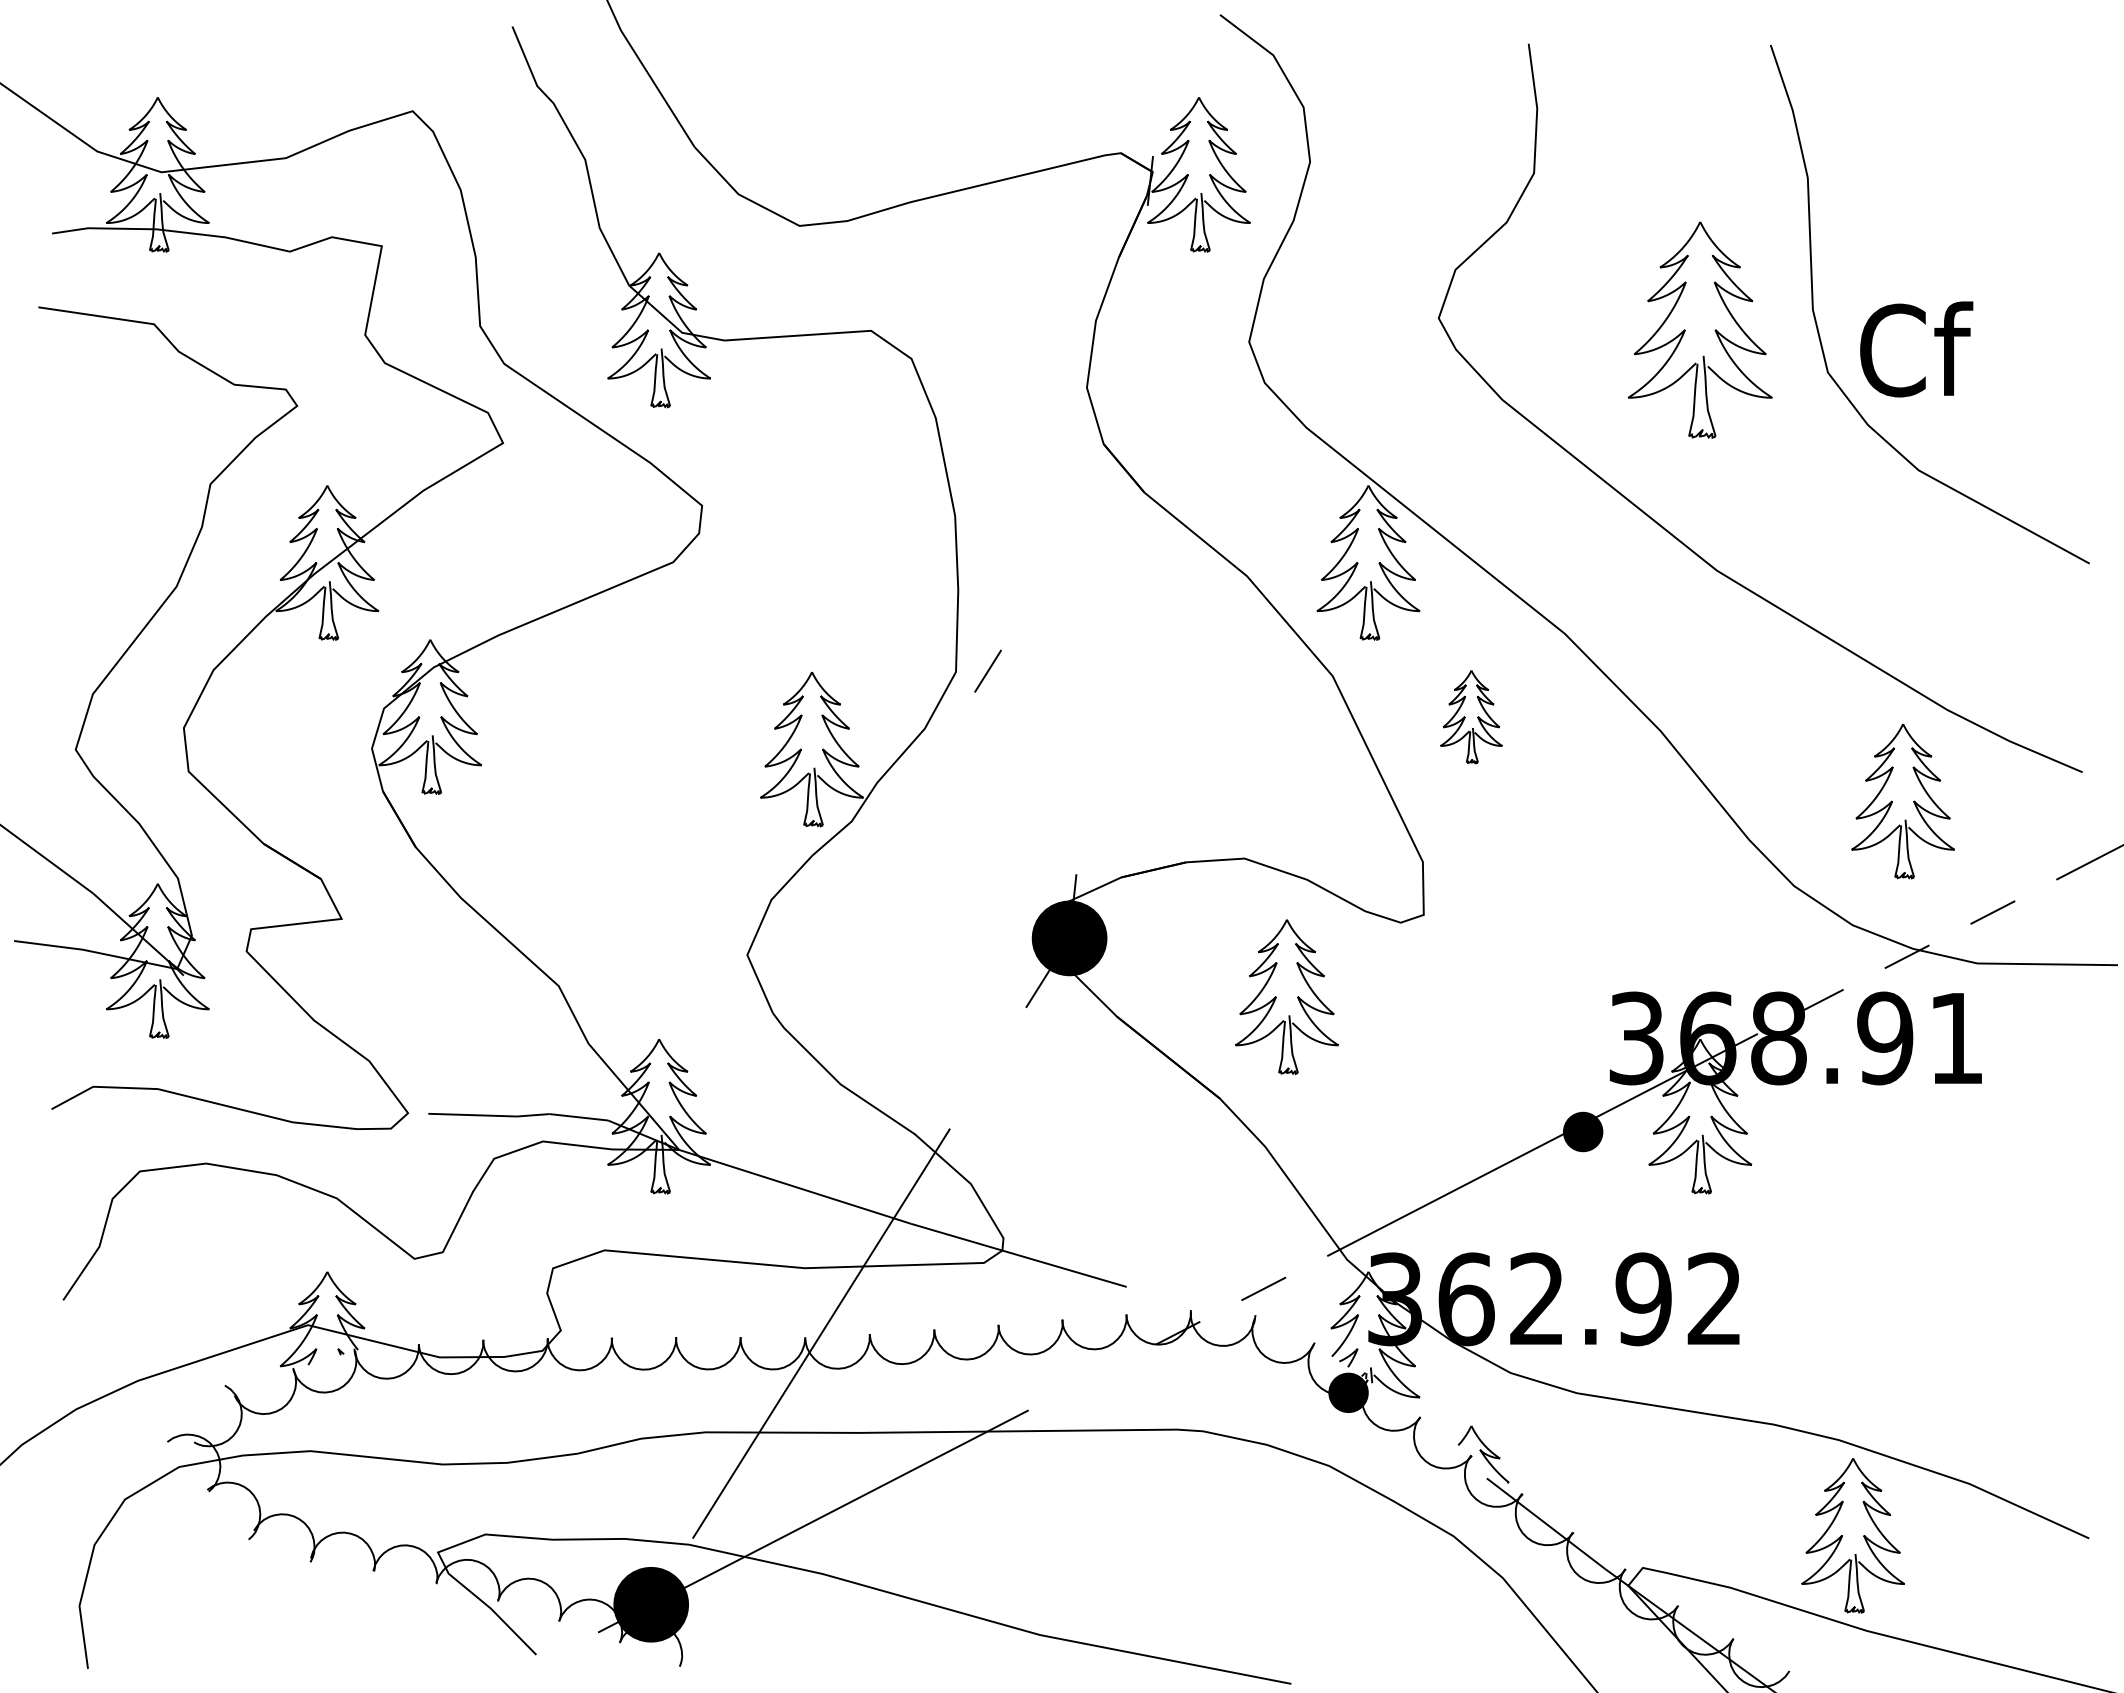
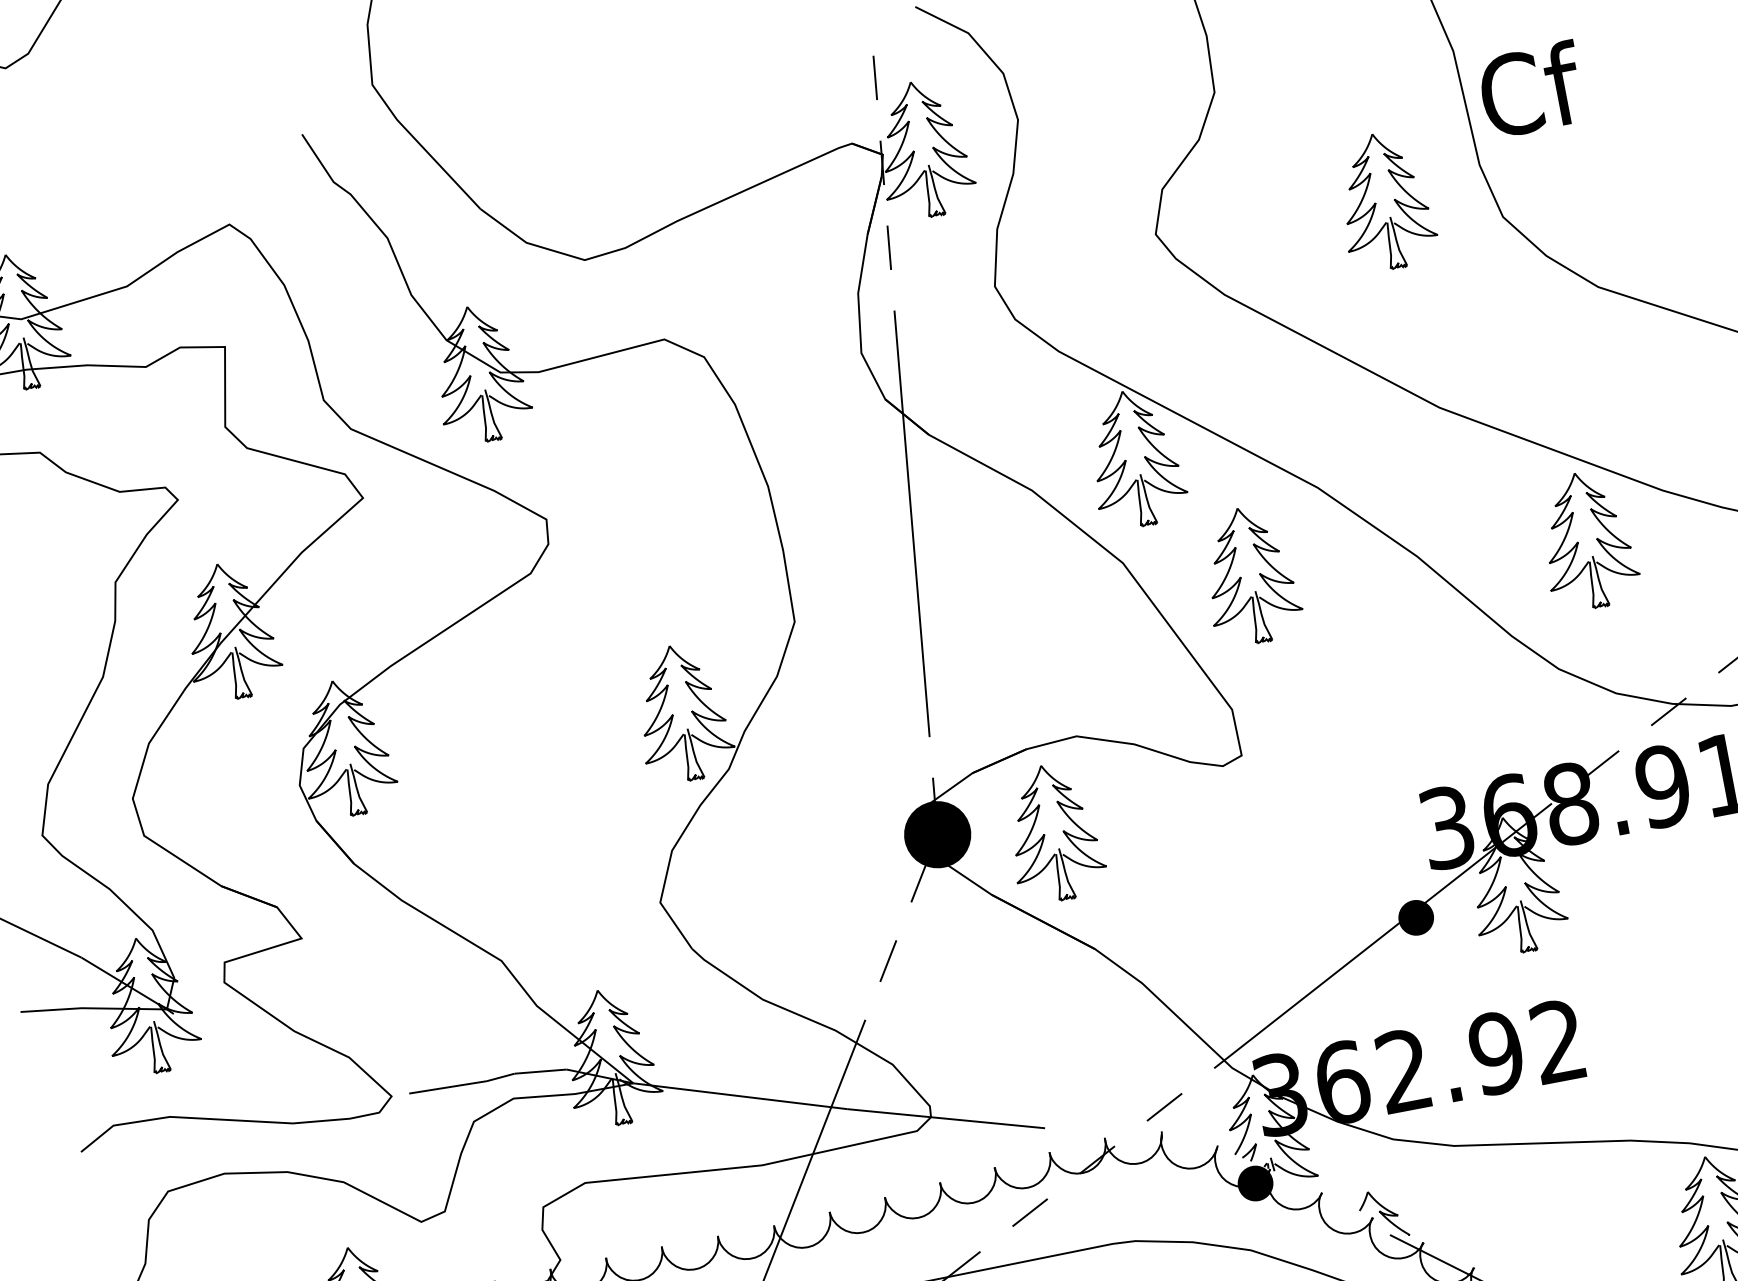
line: (1160, 85) -> (875, 78), added
line: (1139, 276) -> (888, 247), added
part: (1700, 330) -> (1385, 201), size x0.71
text: (1916, 349) -> (1531, 89), moved
line: (1106, 587) -> (911, 523), added
line: (987, 670) -> (887, 960), moved
part: (1471, 716) -> (1250, 575), size x1.67
part: (1902, 801) -> (1586, 540), moved
part: (1286, 996) -> (1053, 832), moved
line: (1091, 1377) -> (1029, 1212), added

